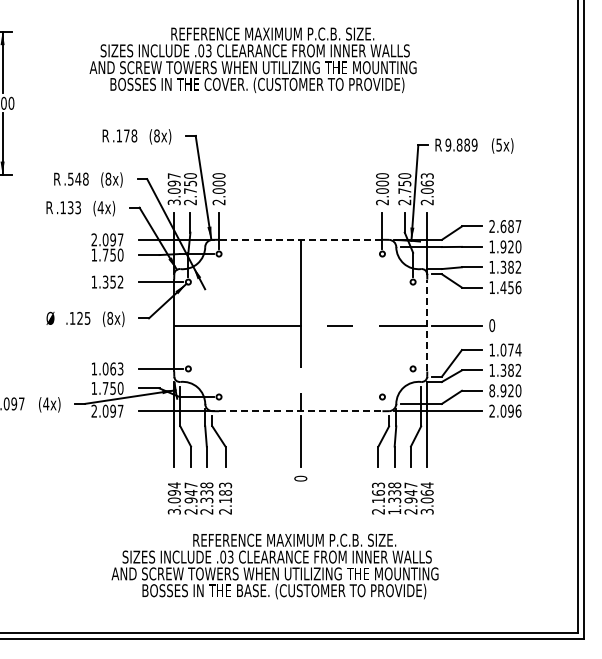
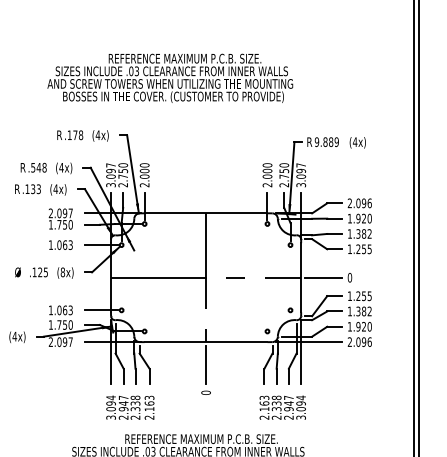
text: (156, 135) -> (97, 134), (8x) -> (4x)
text: (499, 144) -> (355, 141), (5x) -> (4x)
text: (108, 178) -> (61, 167), (8x) -> (4x)
text: (426, 189) -> (300, 175), 2.063 -> 3.097
text: (510, 226) -> (363, 203), 2.687 -> 2.096
line: (300, 239) -> (205, 213), dashed -> solid
text: (112, 281) -> (64, 244), 1.352 -> 1.063
text: (510, 287) -> (363, 249), 1.456 -> 1.255
line: (427, 325) -> (301, 277), dashed -> solid
text: (510, 349) -> (363, 295), 1.074 -> 1.255
text: (492, 390) -> (350, 326), 8.920 -> 1.920
line: (300, 411) -> (205, 342), dashed -> solid
text: (225, 492) -> (149, 403), 2.183 -> 2.163
text: (426, 492) -> (300, 403), 3.064 -> 3.094
text: (394, 511) -> (276, 417), 1.338 -> 2.338

